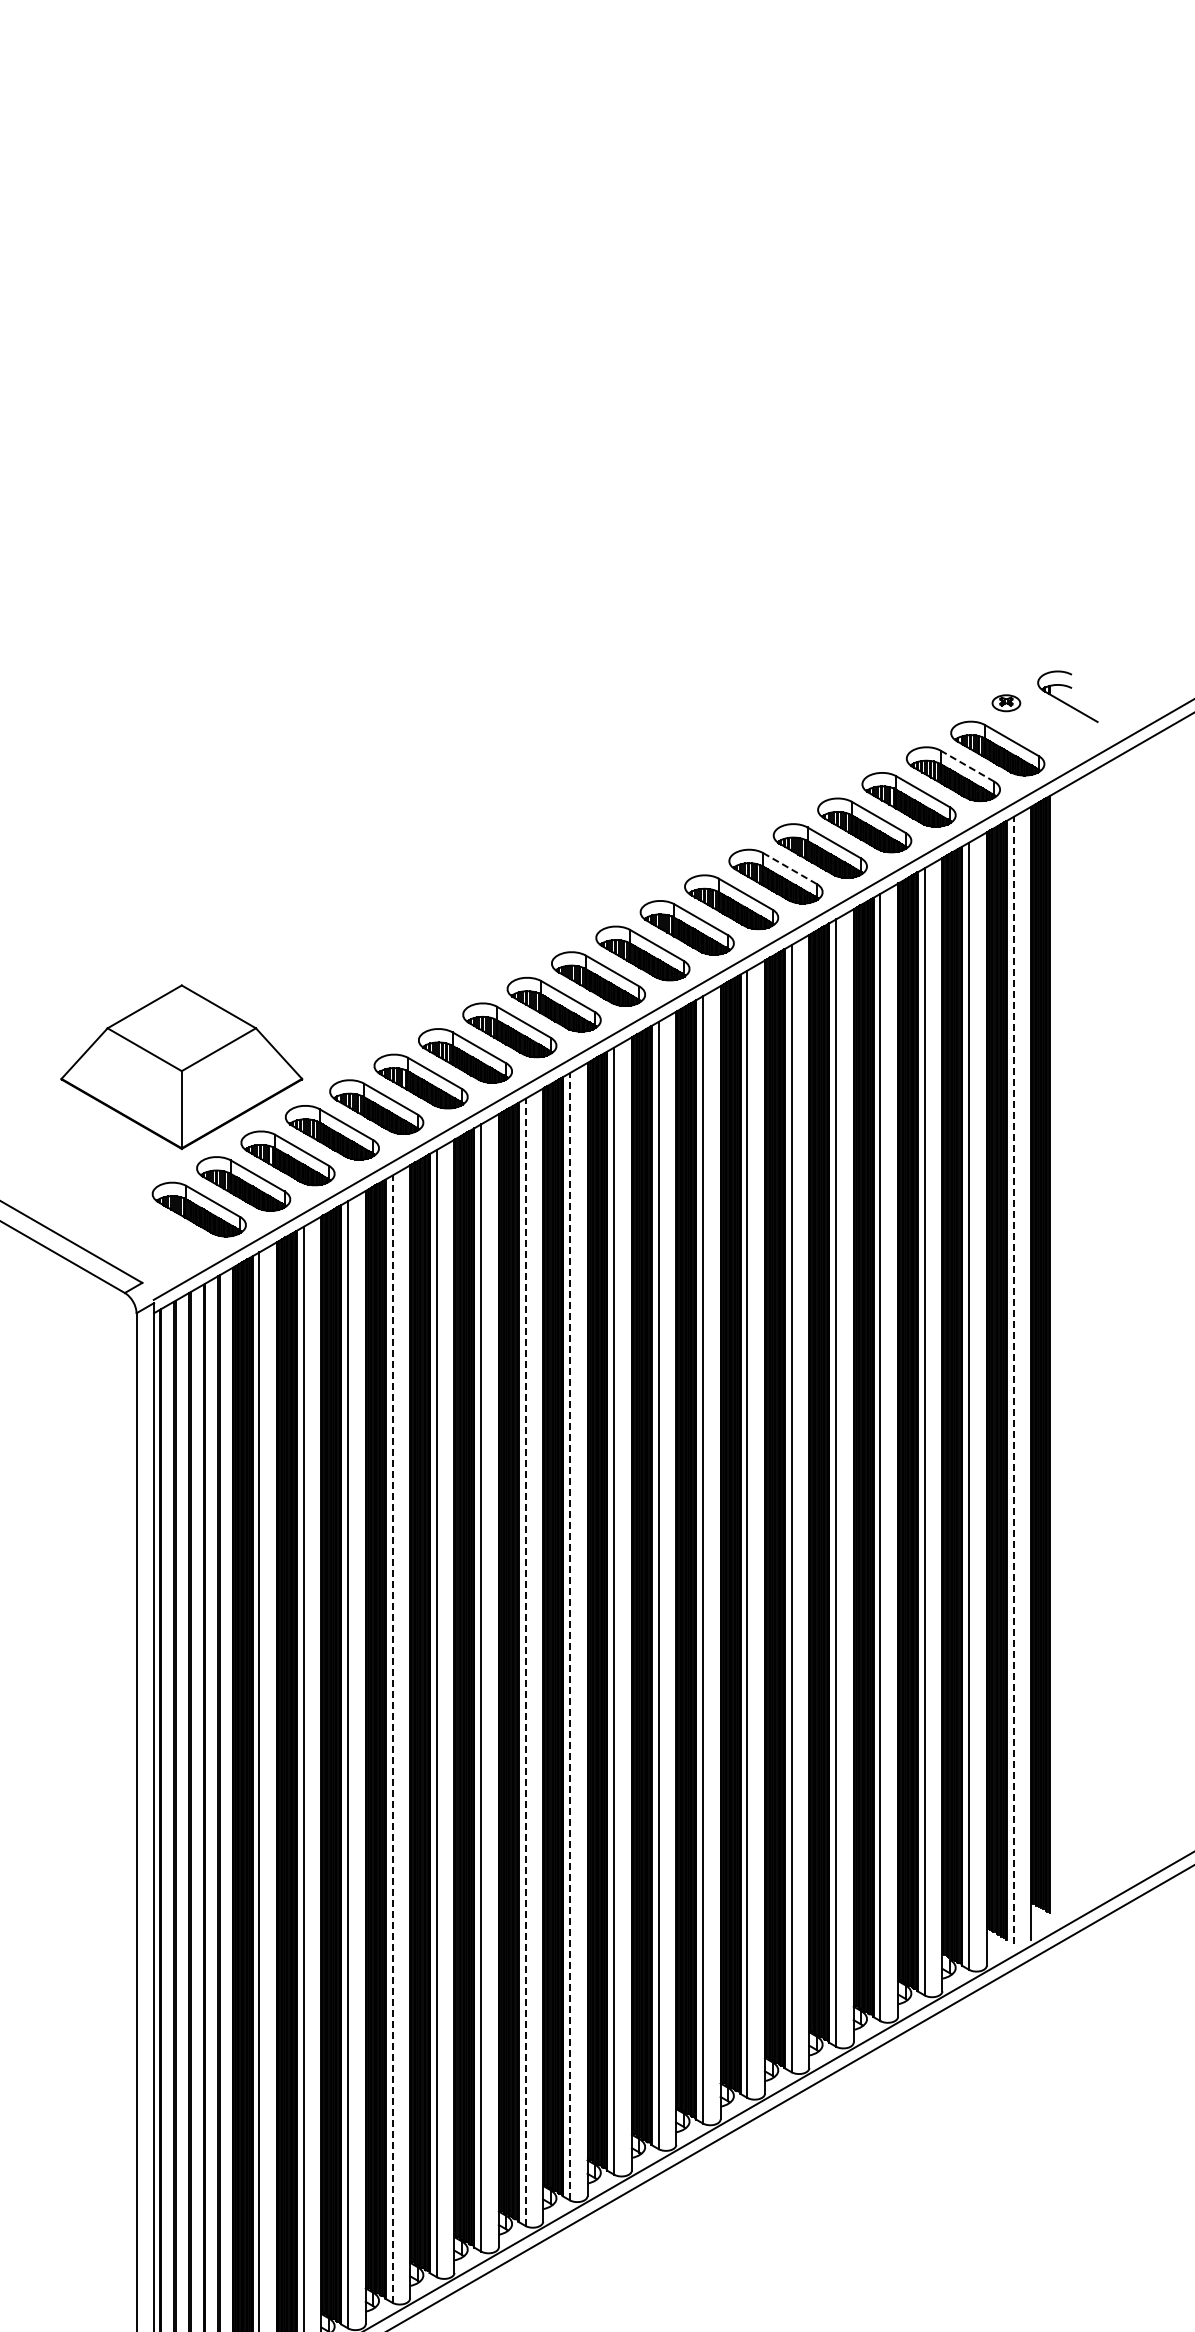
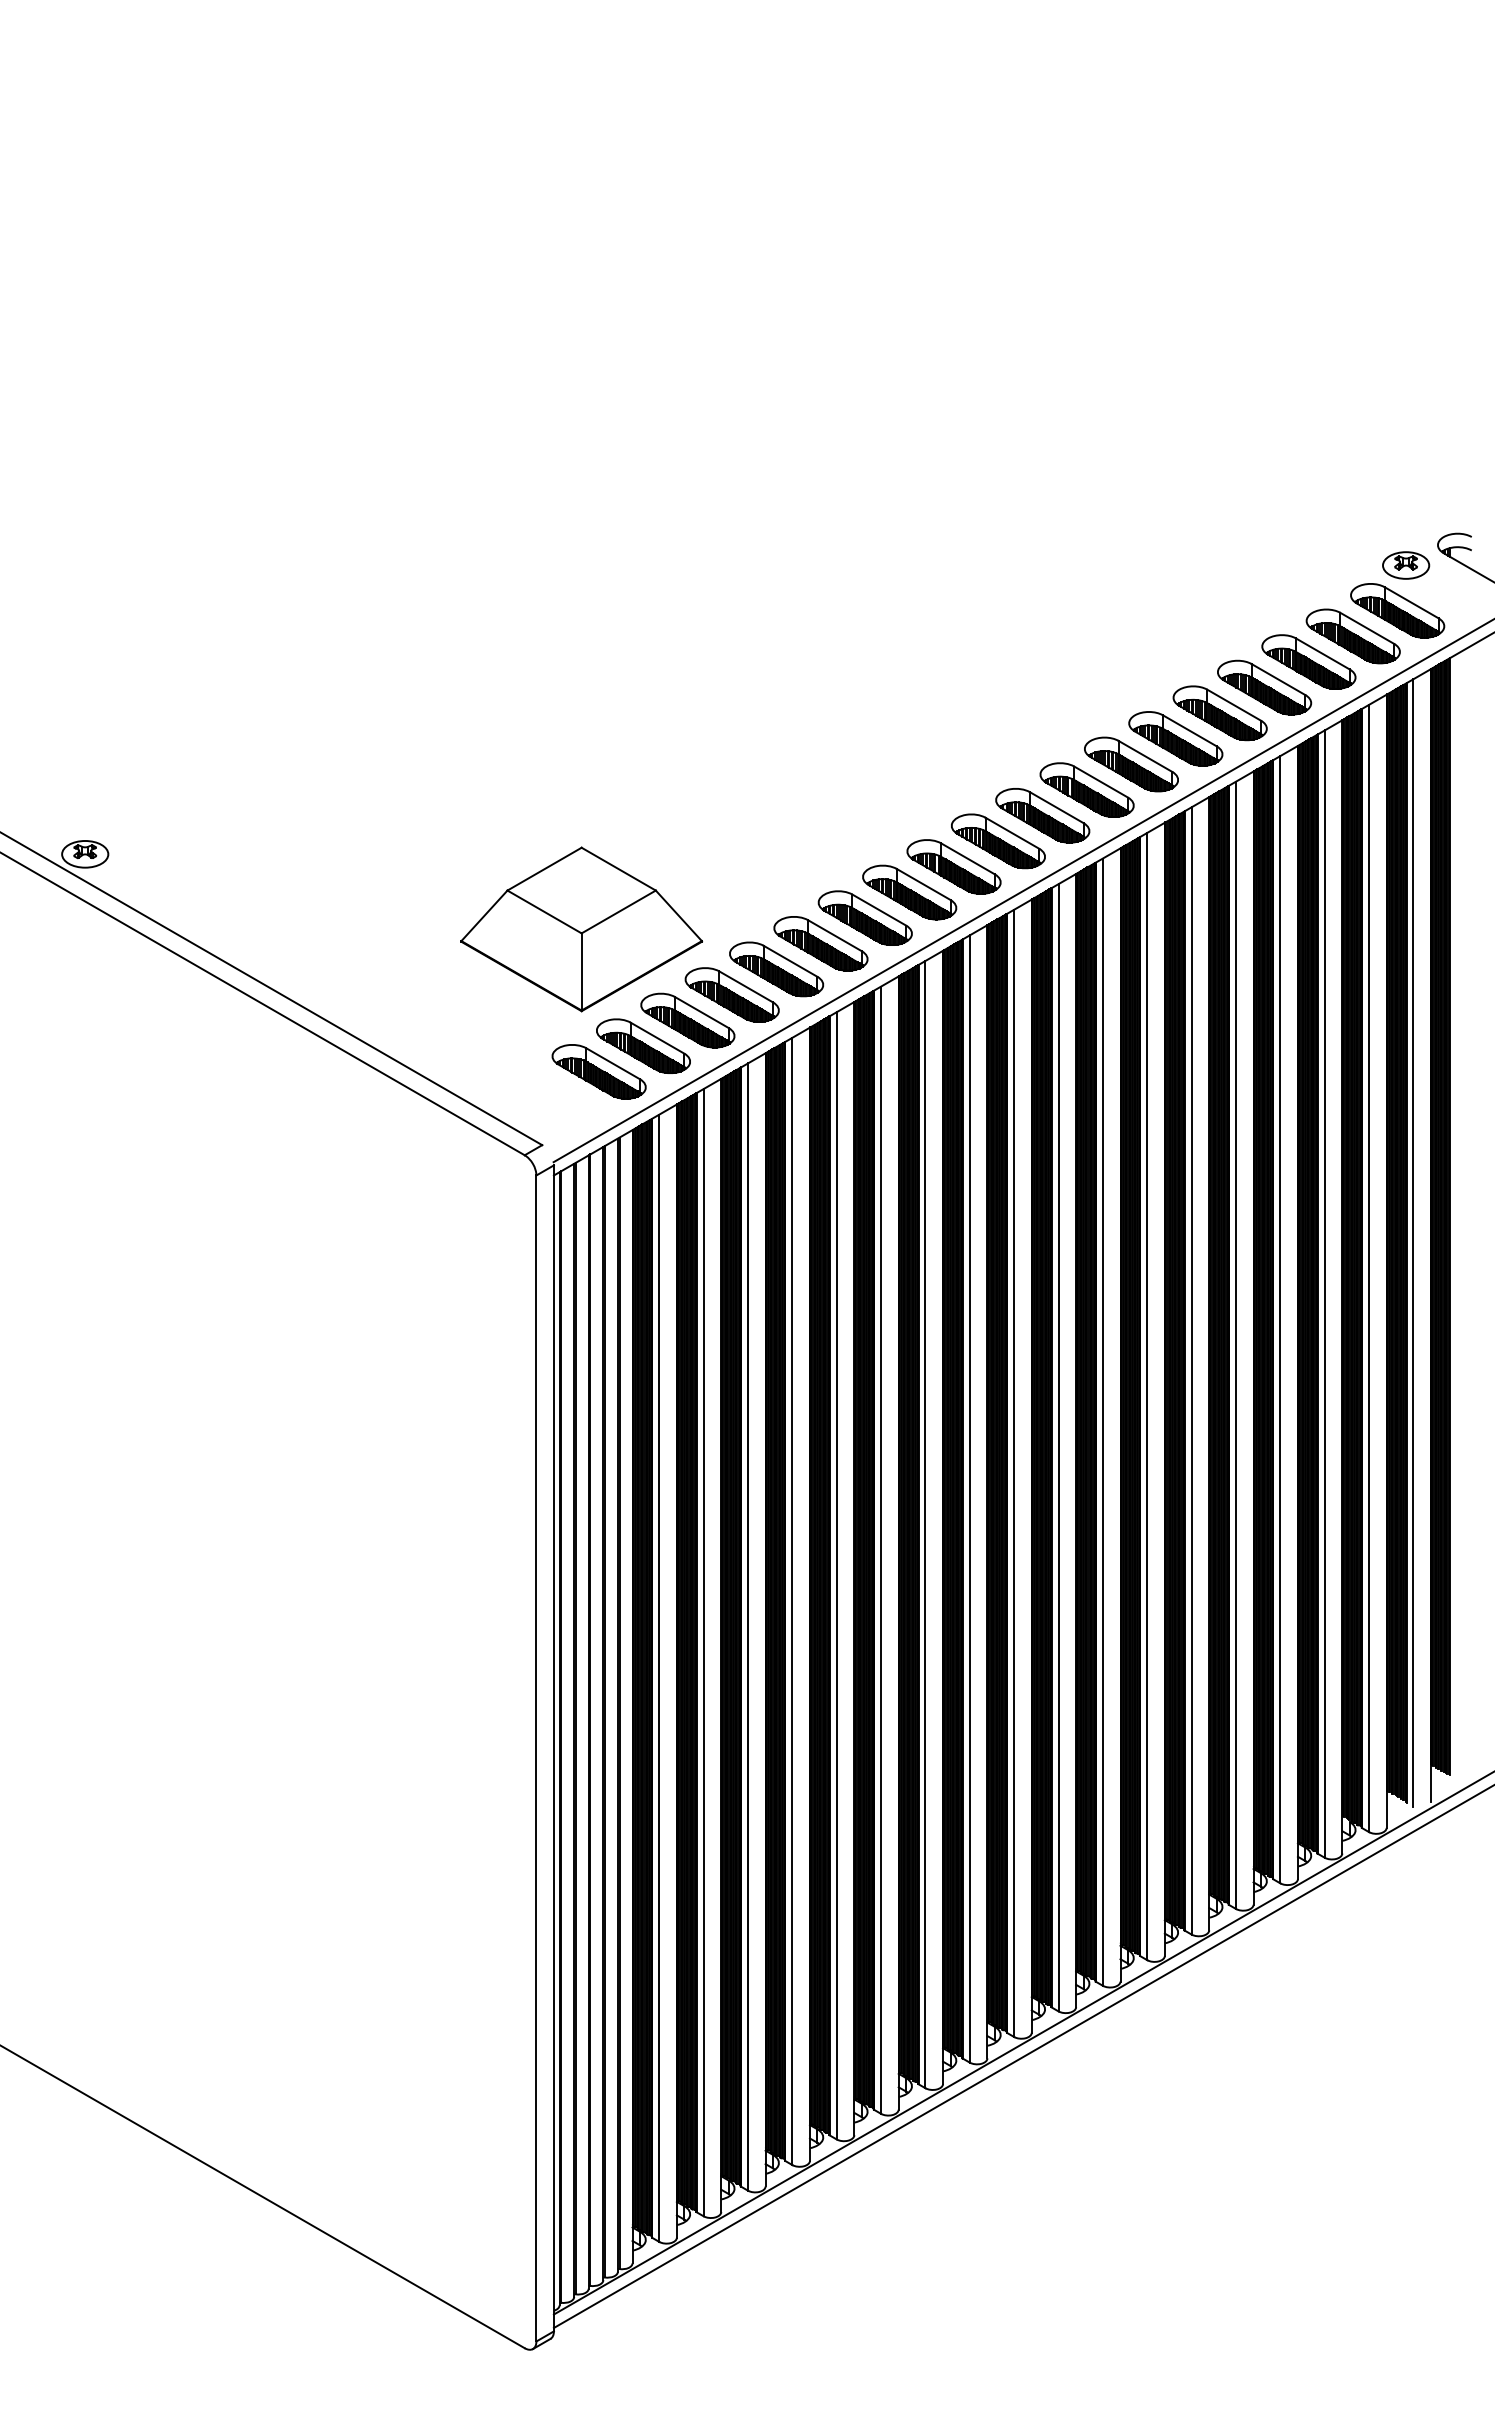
part: (1006, 703) -> (1406, 565), size x1.67
line: (967, 766) -> (1367, 628), dashed -> solid
line: (790, 869) -> (1190, 731), dashed -> solid
line: (1013, 1380) -> (1413, 1242), dashed -> solid
line: (569, 1637) -> (969, 1499), dashed -> solid
line: (525, 1662) -> (925, 1524), dashed -> solid
line: (392, 1739) -> (792, 1601), dashed -> solid

